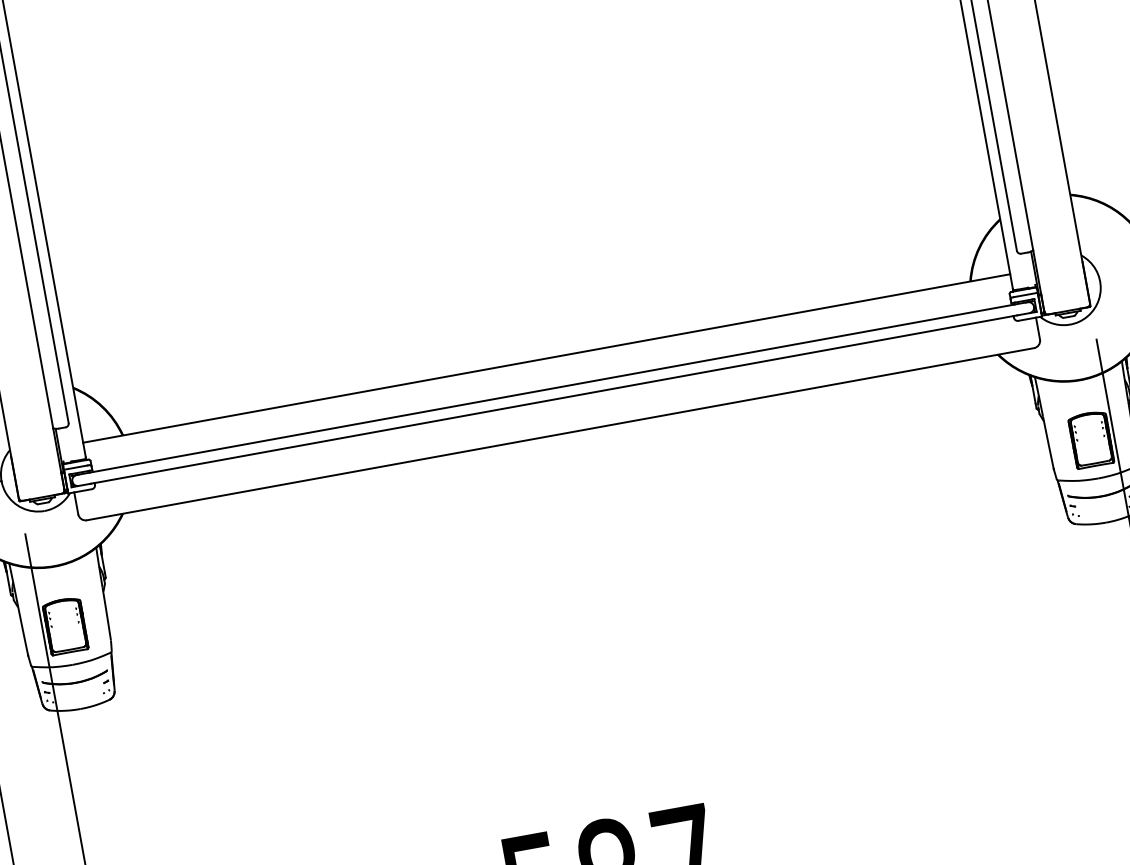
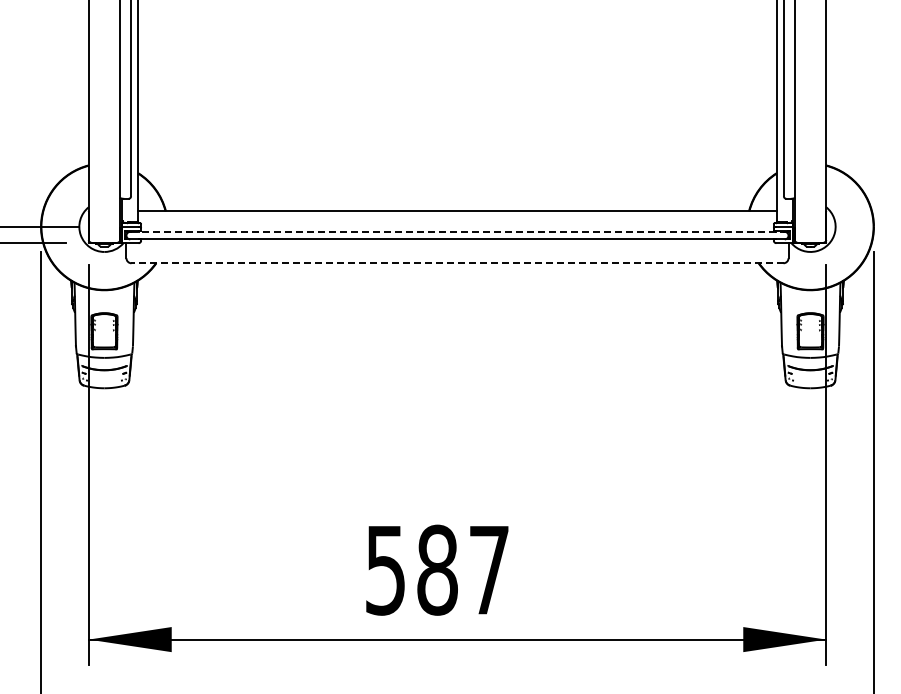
line: (553, 387) -> (458, 231), solid -> dashed
line: (560, 434) -> (457, 263), solid -> dashed

